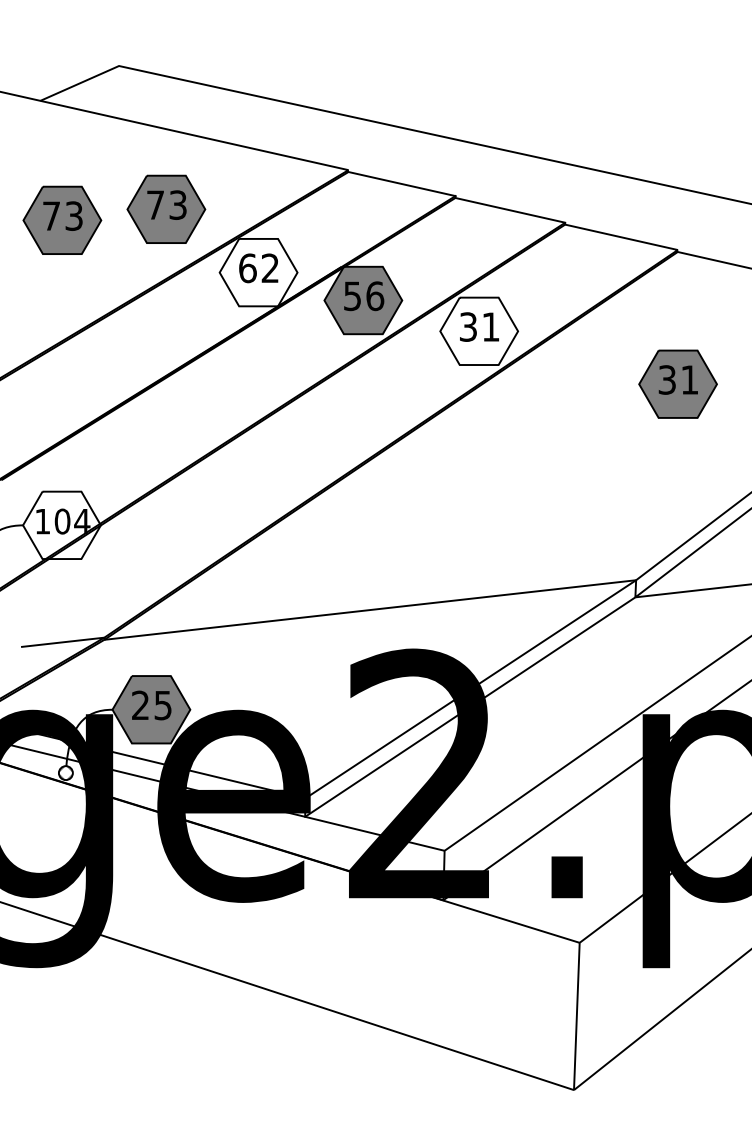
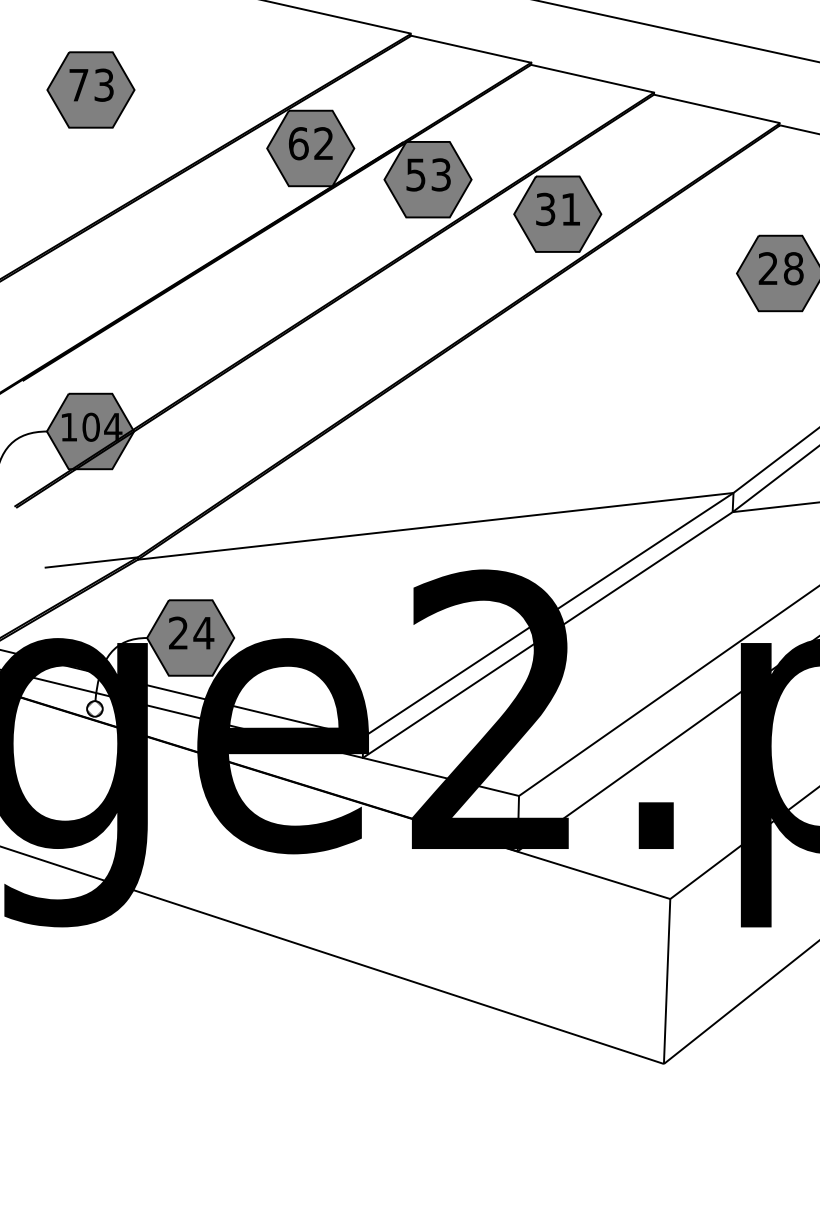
part: (166, 208) -> (207, 76), removed
fill: (258, 272) -> (310, 148), added
text: (375, 295) -> (441, 174), 56 -> 53
fill: (479, 331) -> (558, 214), added
text: (678, 379) -> (780, 268), 31 -> 28
fill: (61, 525) -> (89, 431), added
text: (162, 705) -> (203, 633), 25 -> 24

